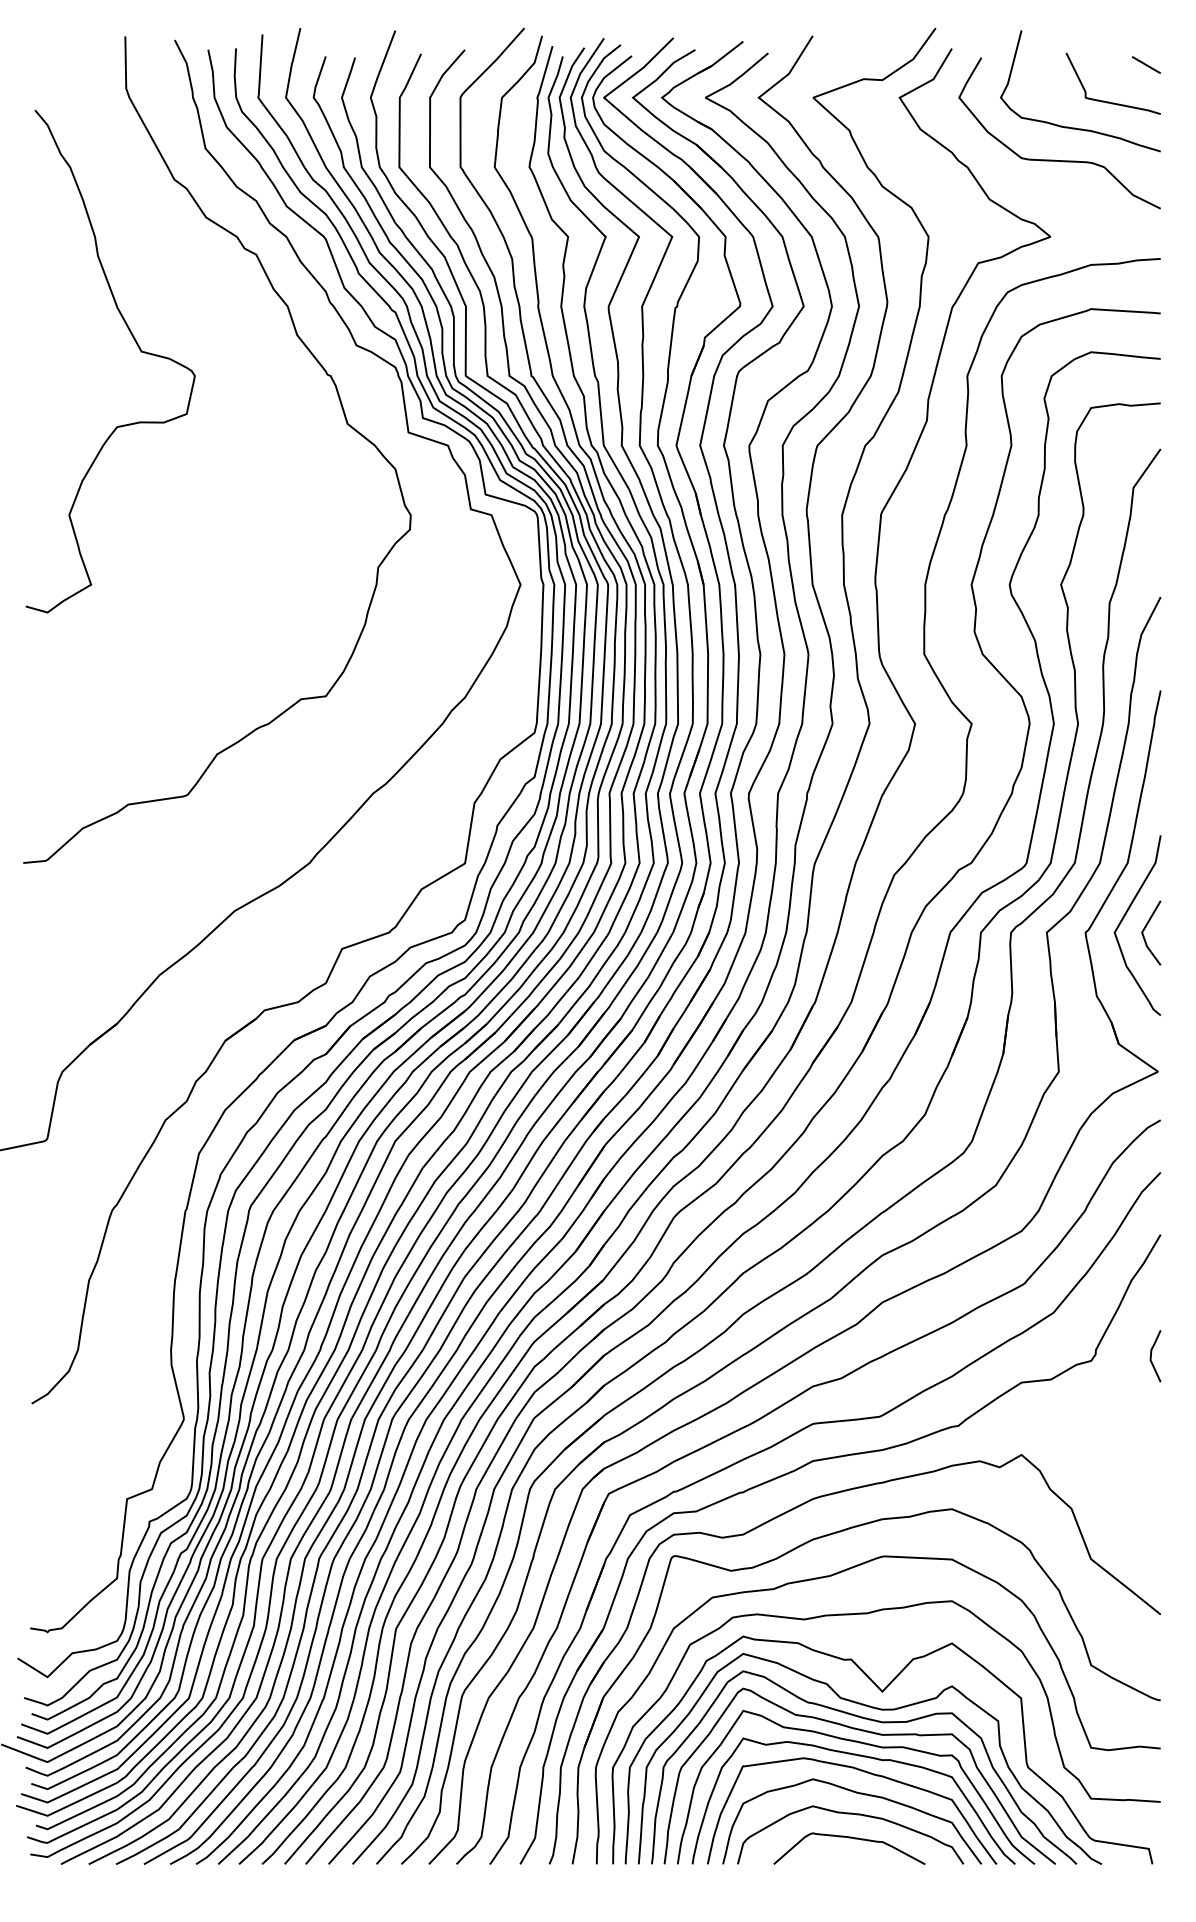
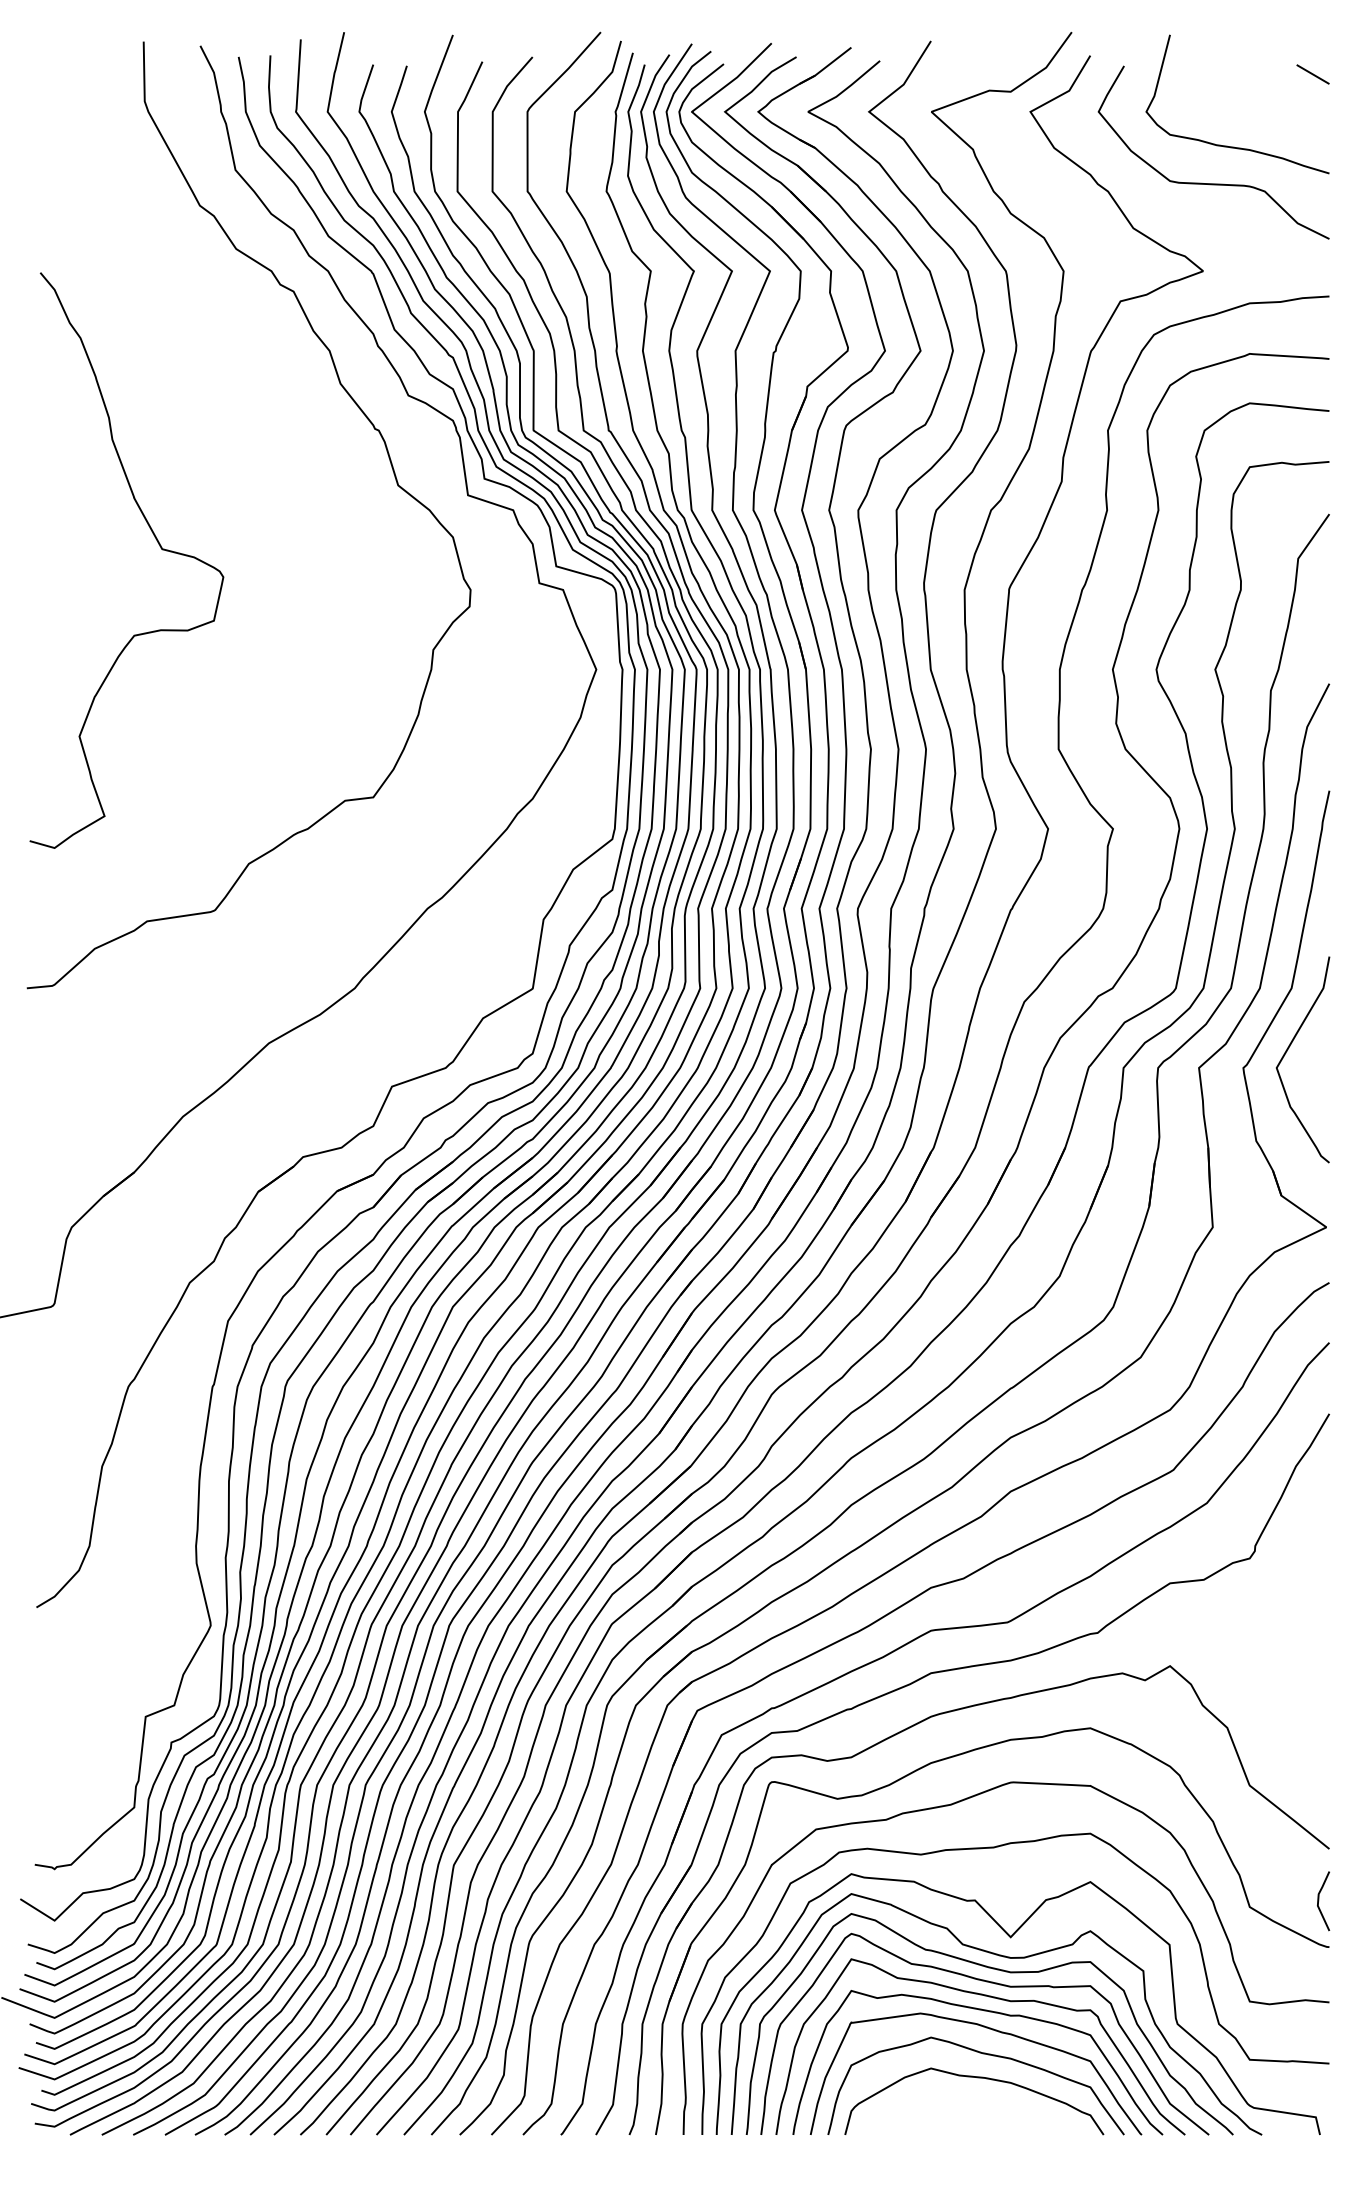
curve: (1109, 101) -> (1270, 116), removed
curve: (138, 348) -> (158, 545), moved
line: (1146, 927) -> (1313, 1062), removed
line: (1151, 1356) -> (1318, 1901), moved
curve: (849, 1838) -> (973, 2105), removed

